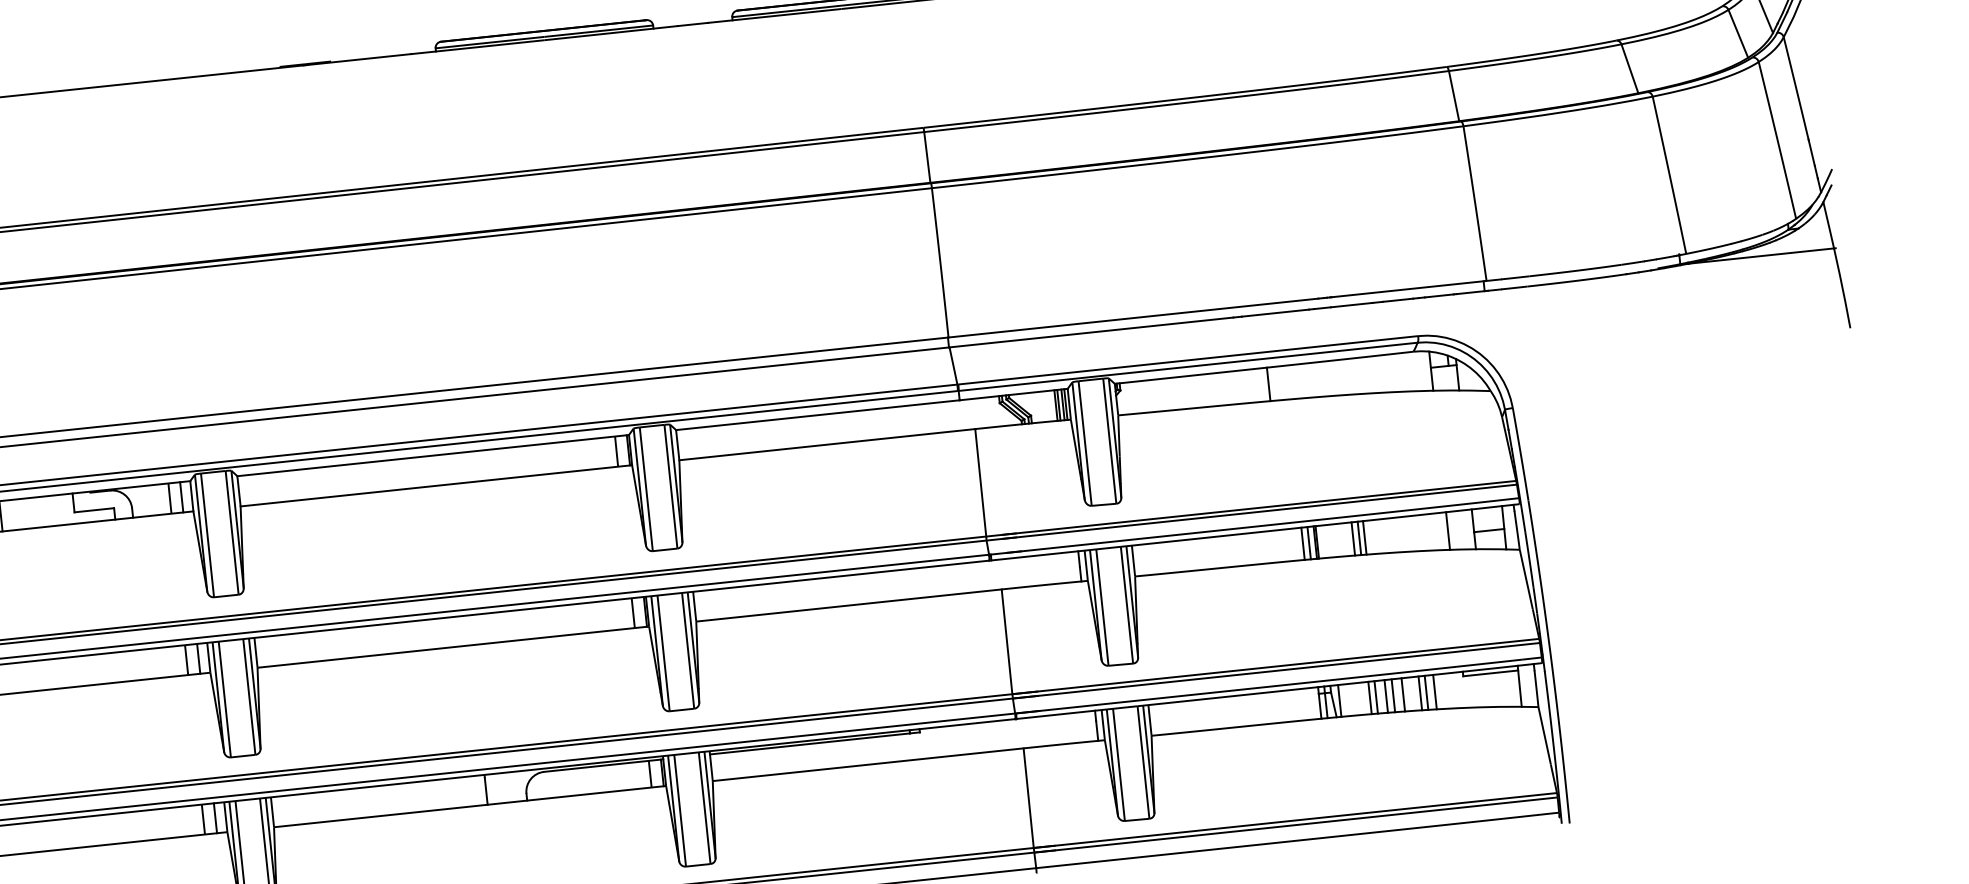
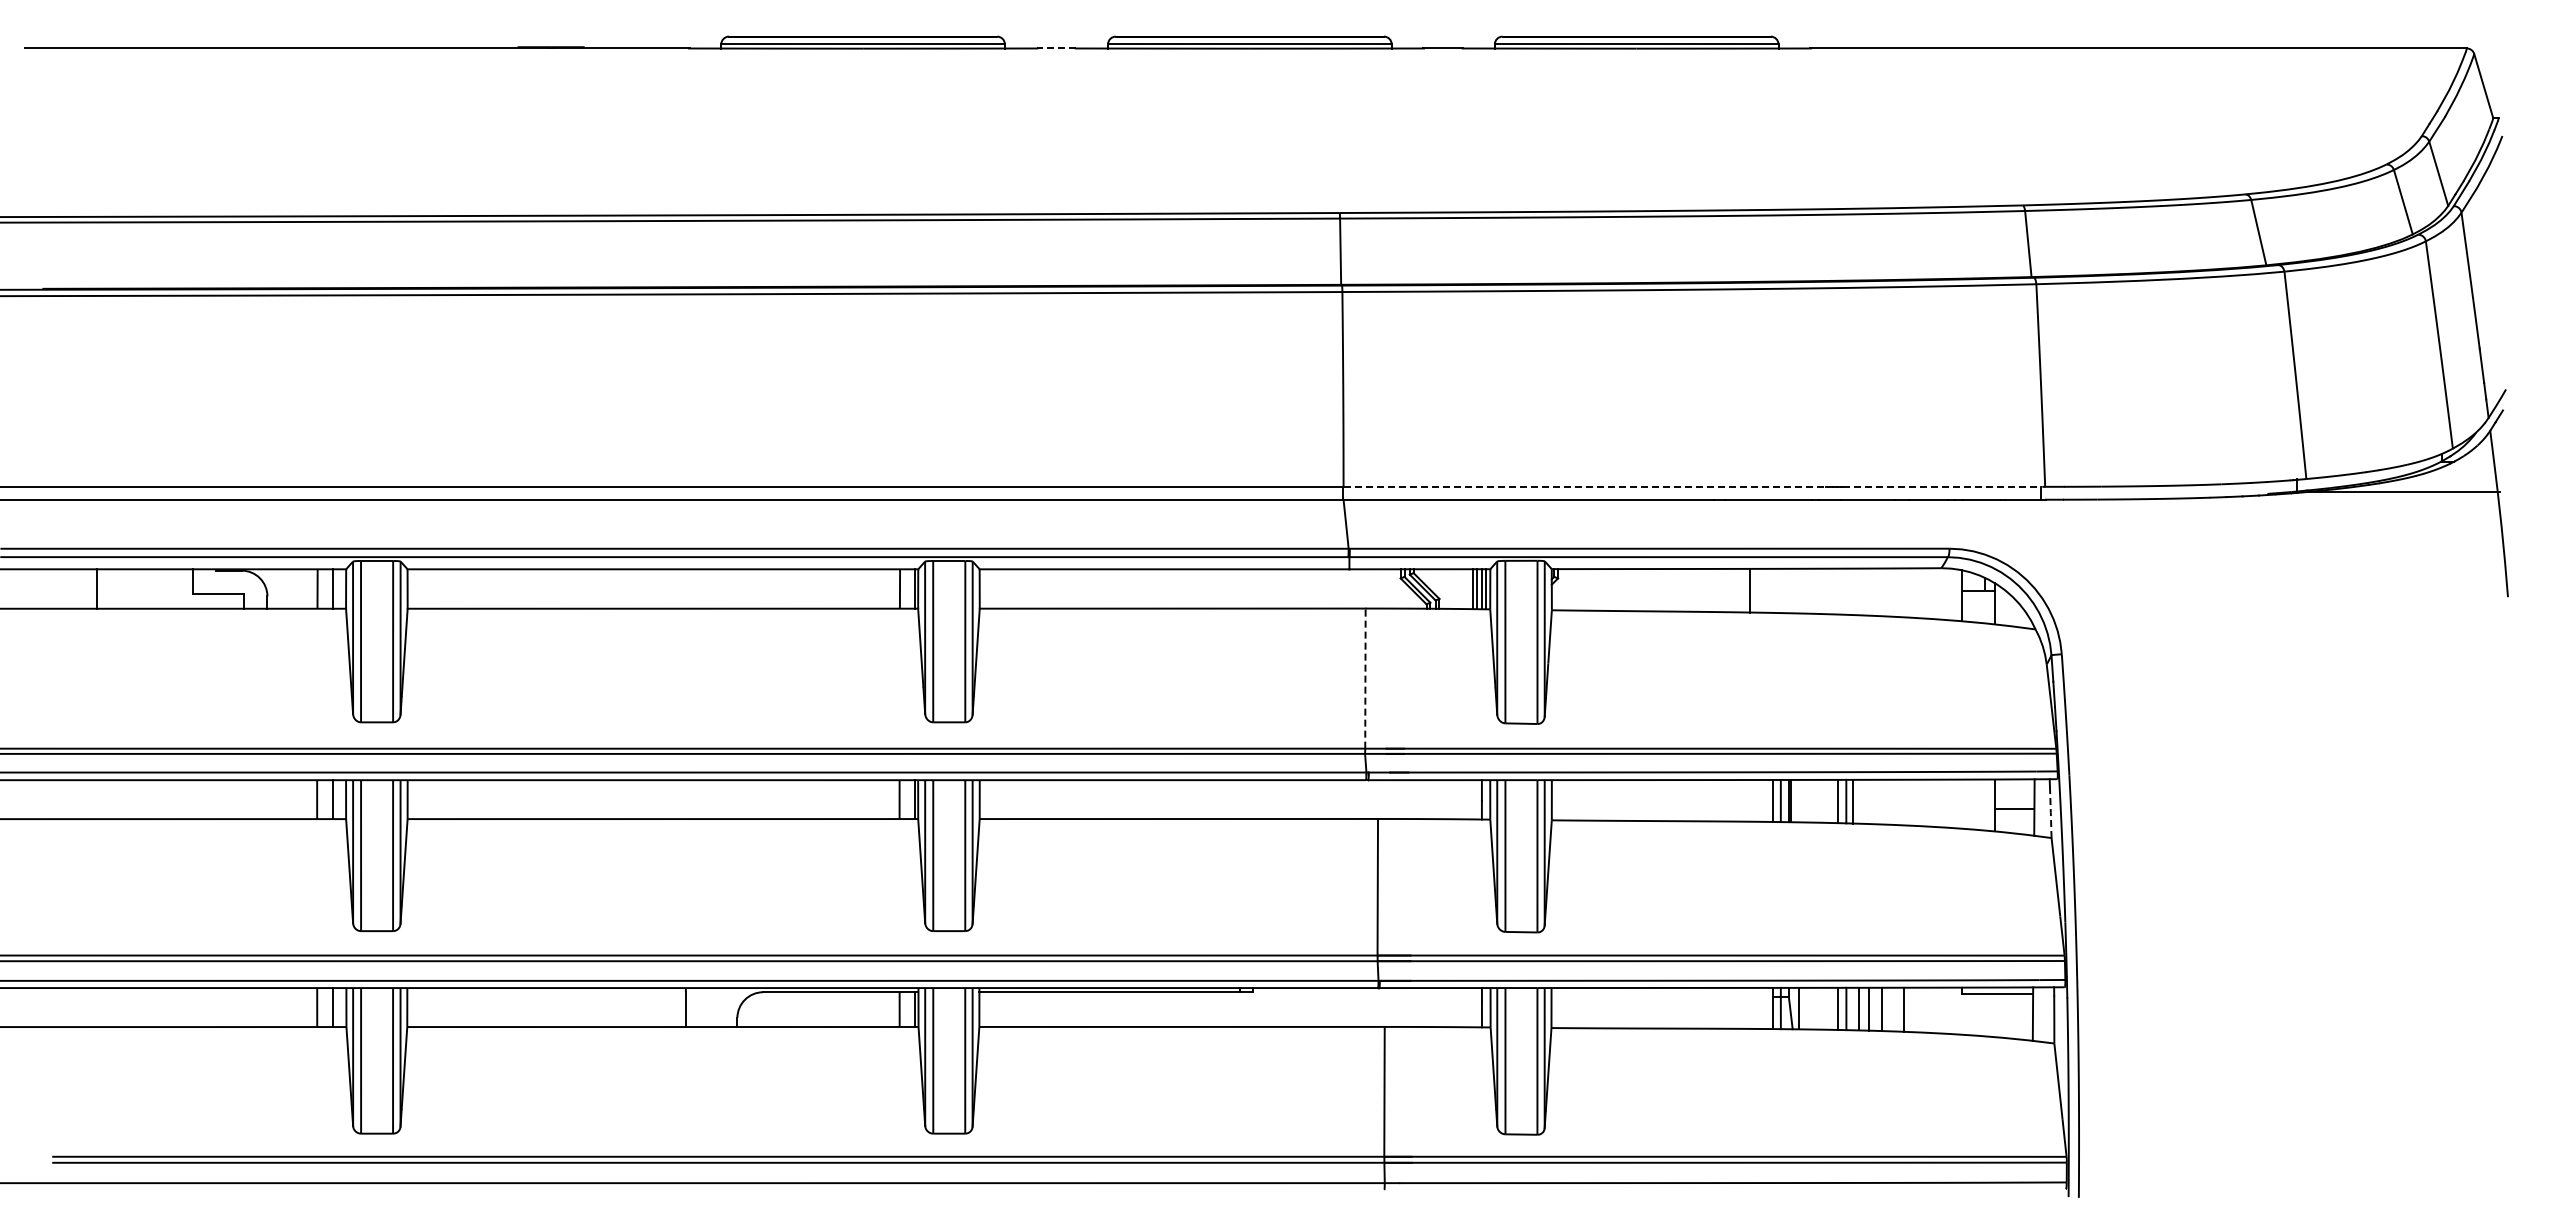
line: (693, 24) -> (1056, 48), solid -> dashed
line: (1408, 288) -> (1943, 486), solid -> dashed
line: (1134, 317) -> (1585, 486), solid -> dashed
line: (980, 482) -> (1365, 678), solid -> dashed
line: (1447, 530) -> (1961, 803), removed
line: (1516, 530) -> (2050, 812), solid -> dashed
line: (1434, 691) -> (1922, 1009), removed
line: (1426, 692) -> (1911, 1009), removed

